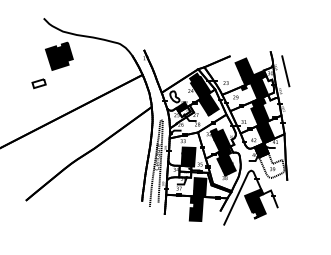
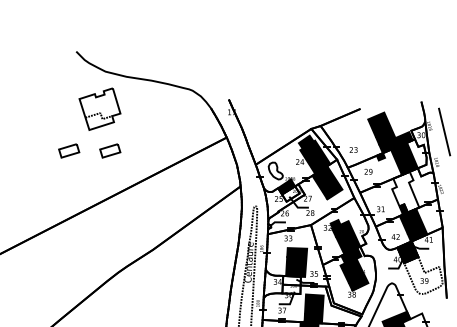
fill: (58, 55) -> (98, 108), removed
part: (65, 83) -> (109, 150), added
fill: (260, 111) -> (406, 193), removed

